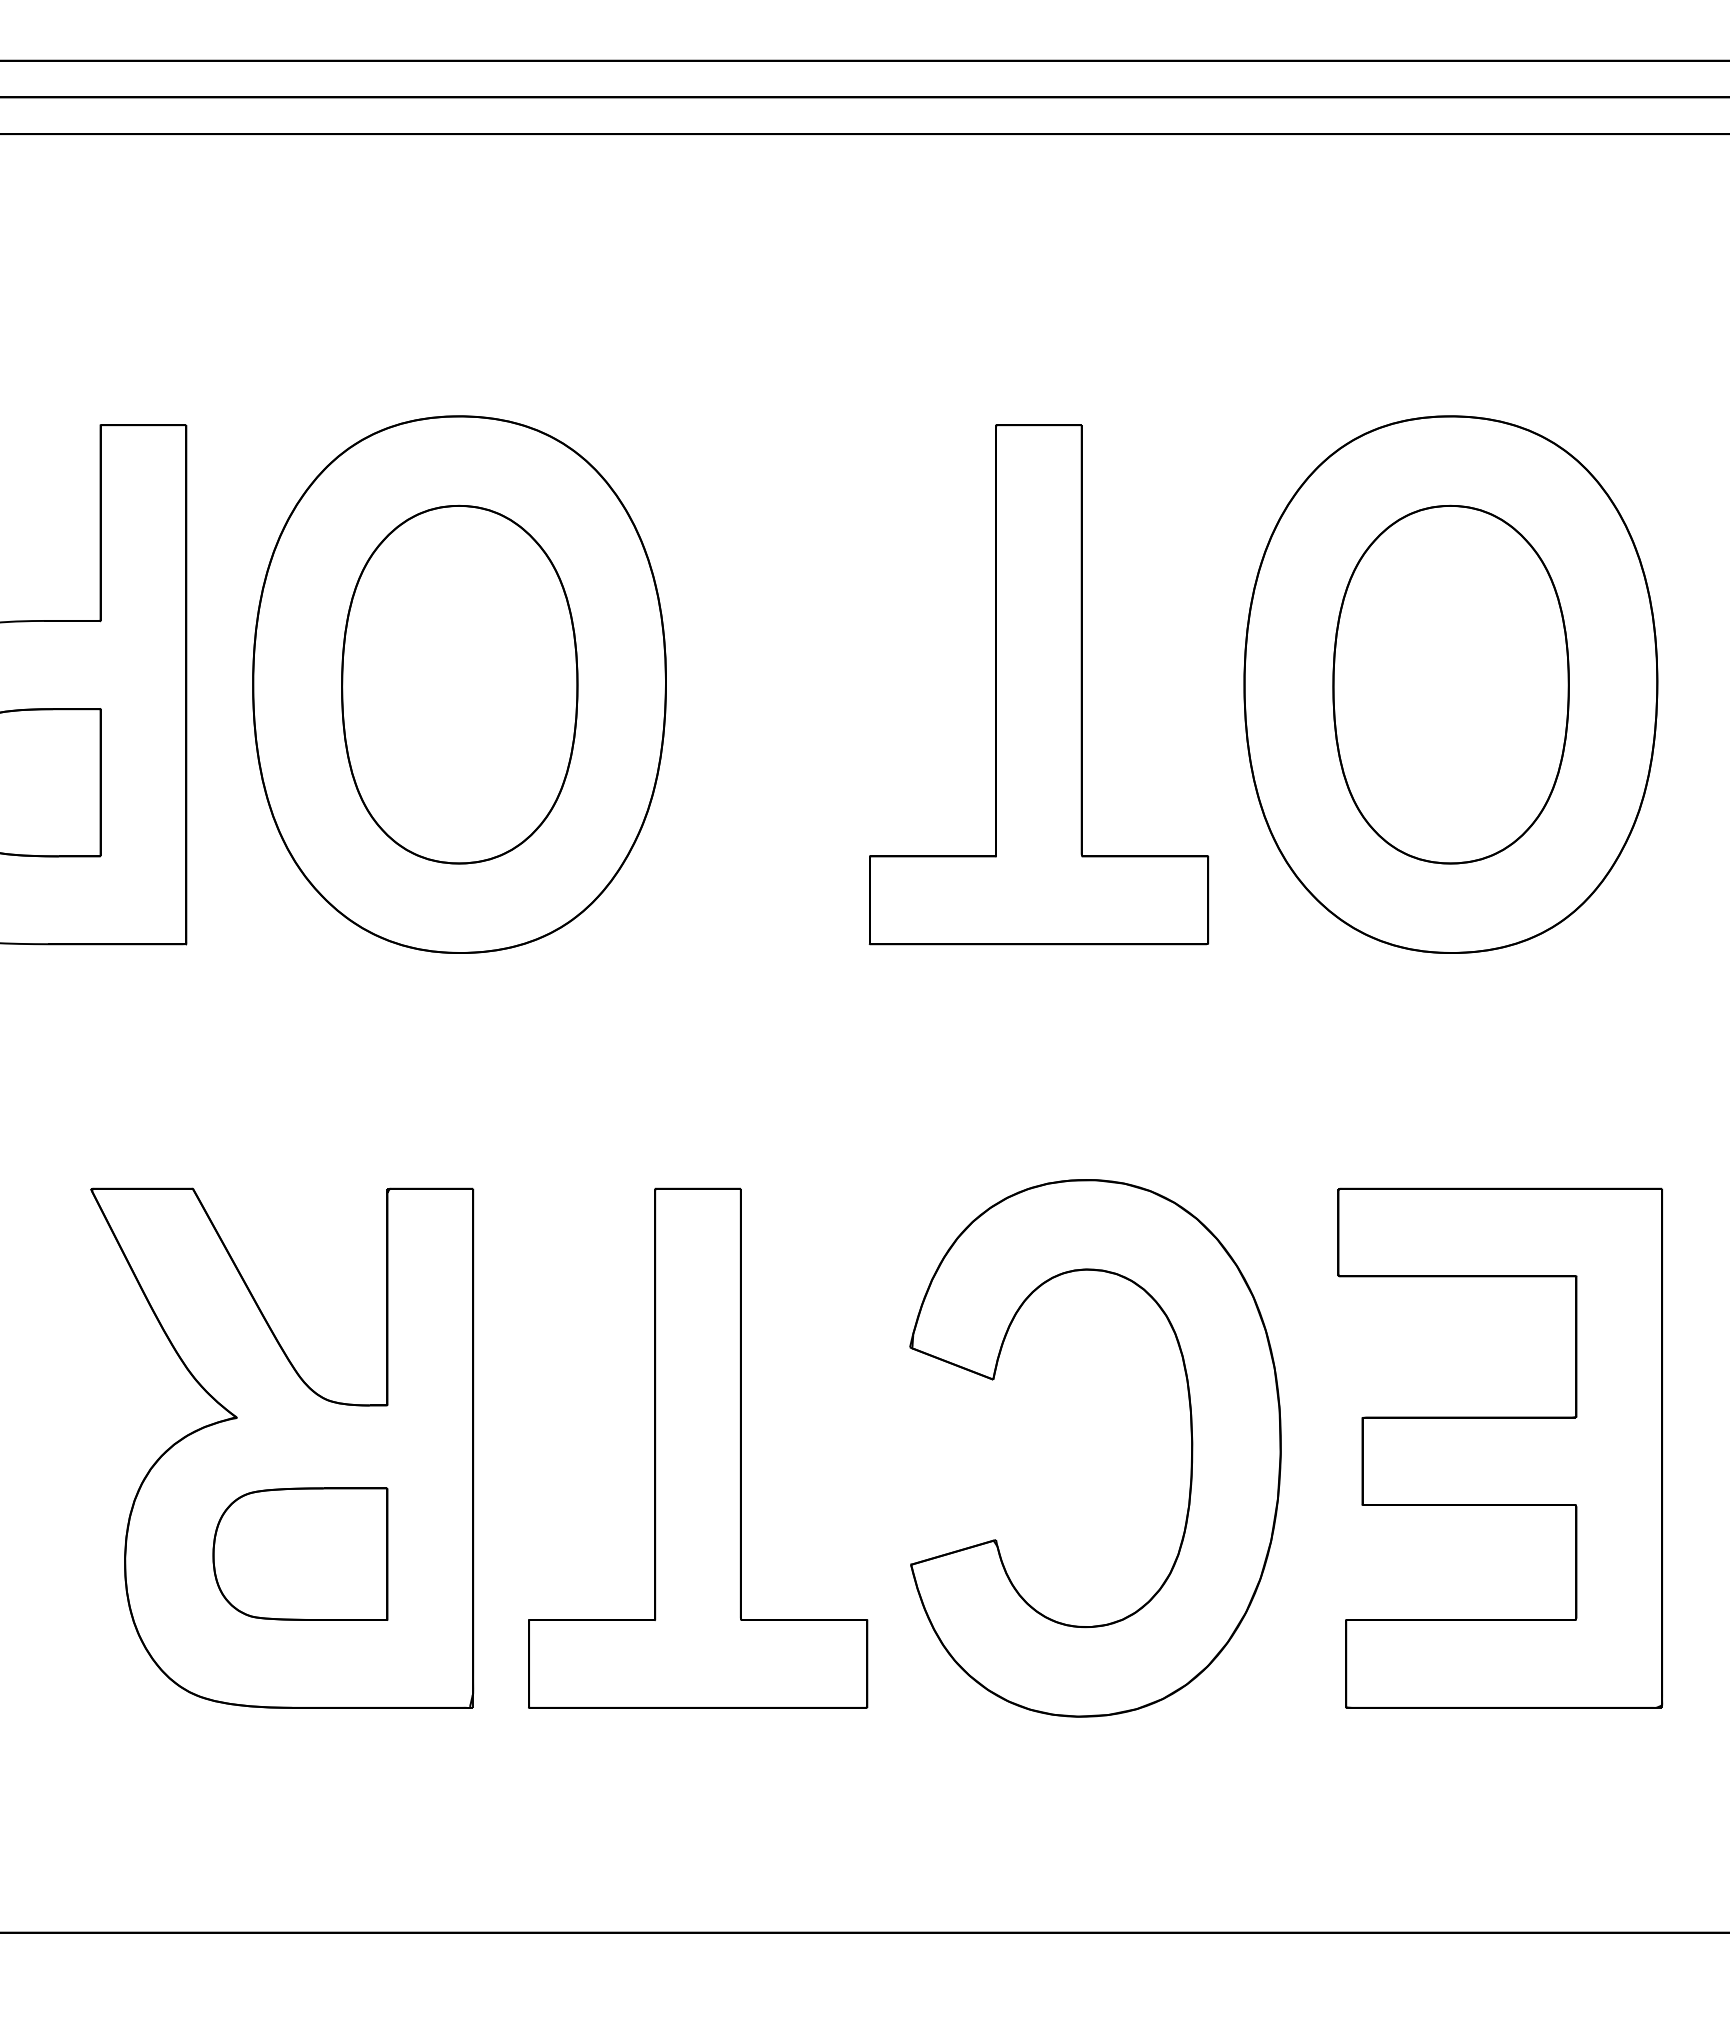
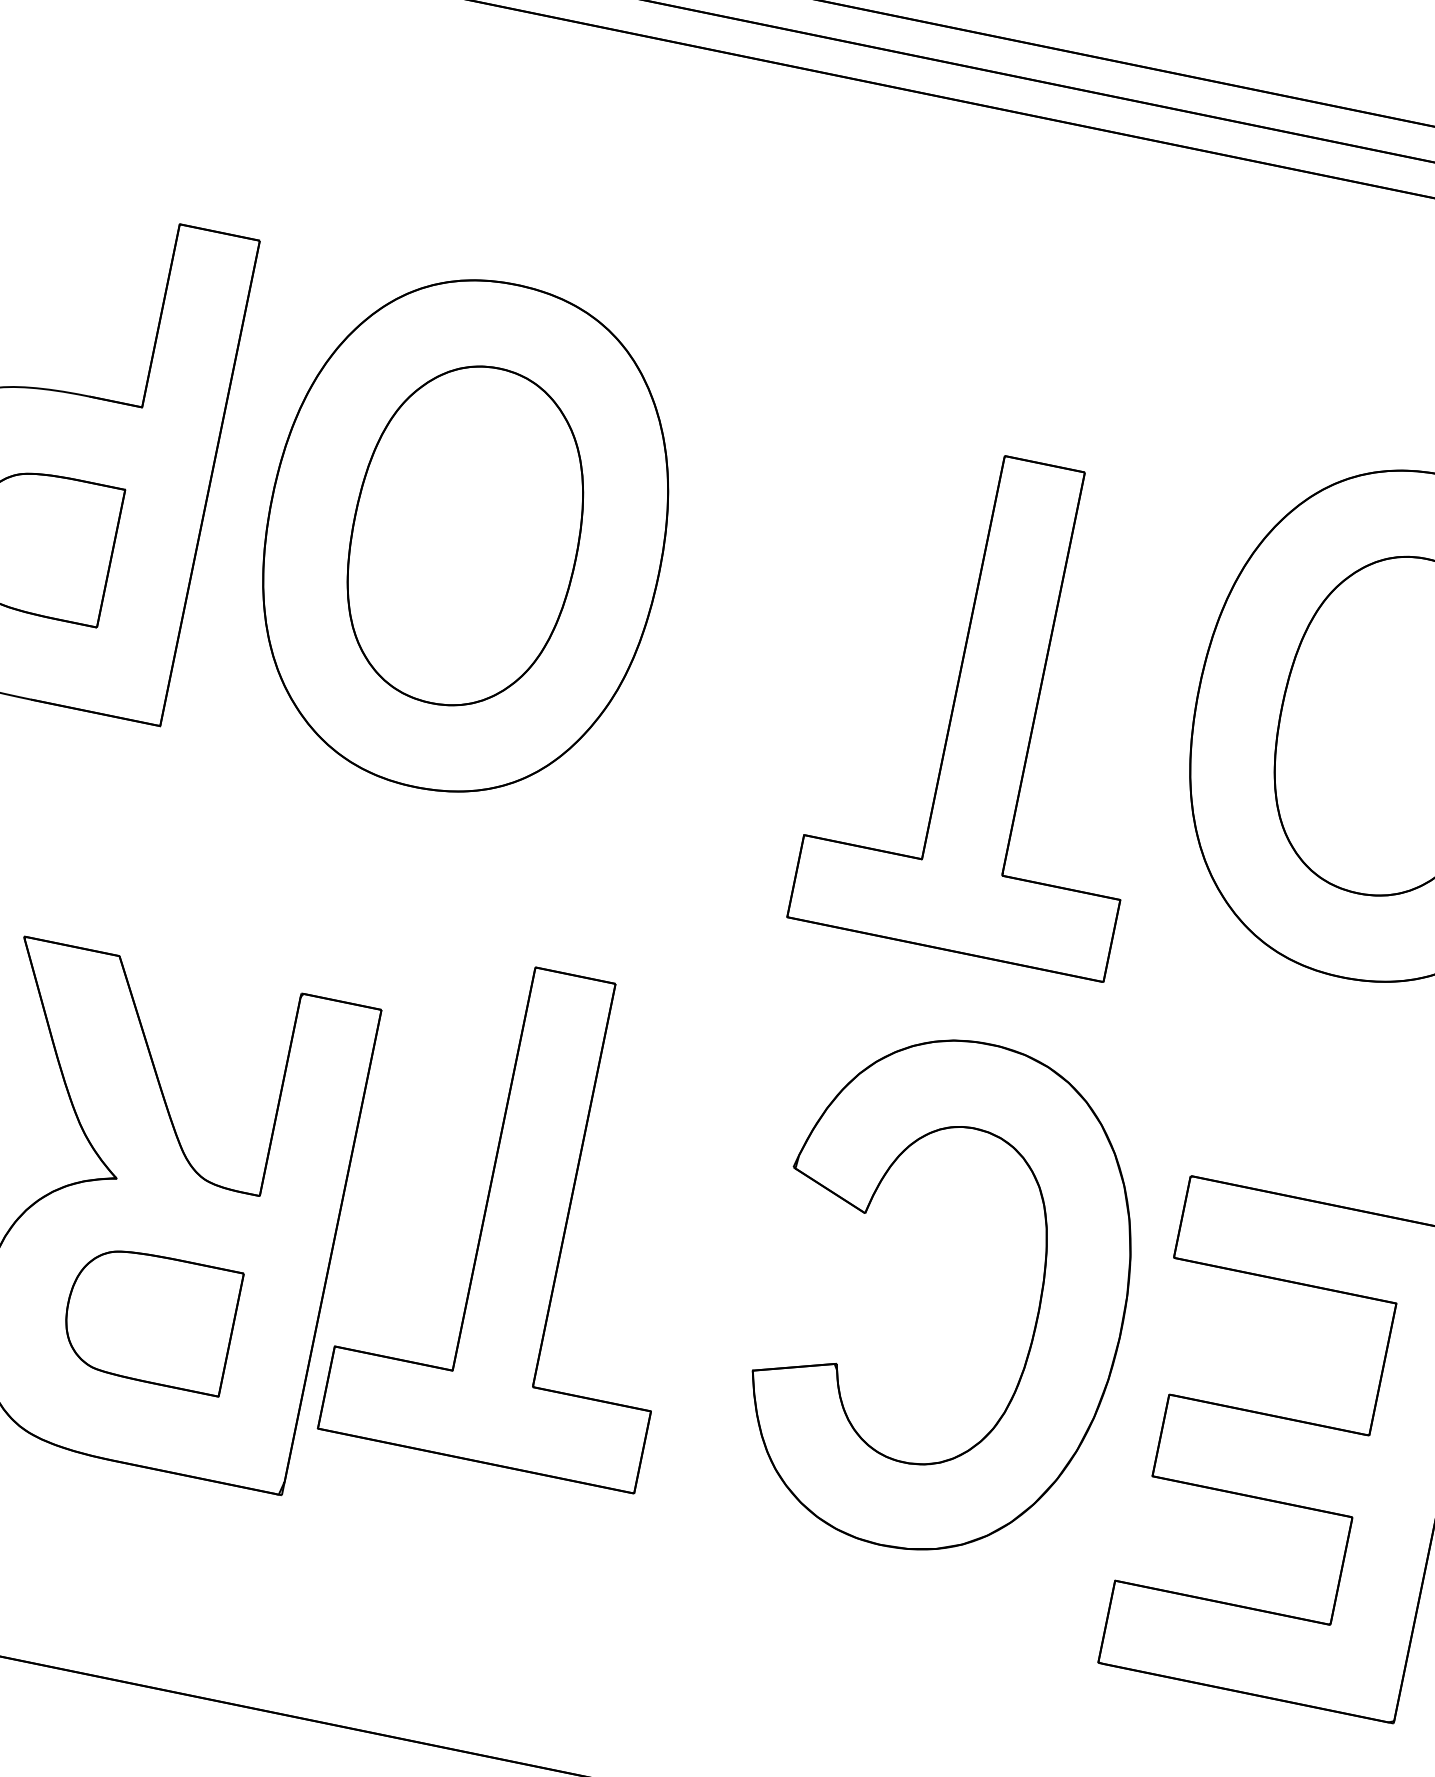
part: (1038, 684) -> (994, 706), moved
part: (698, 1447) -> (526, 1217), moved
part: (1191, 1448) -> (1037, 1315), moved

